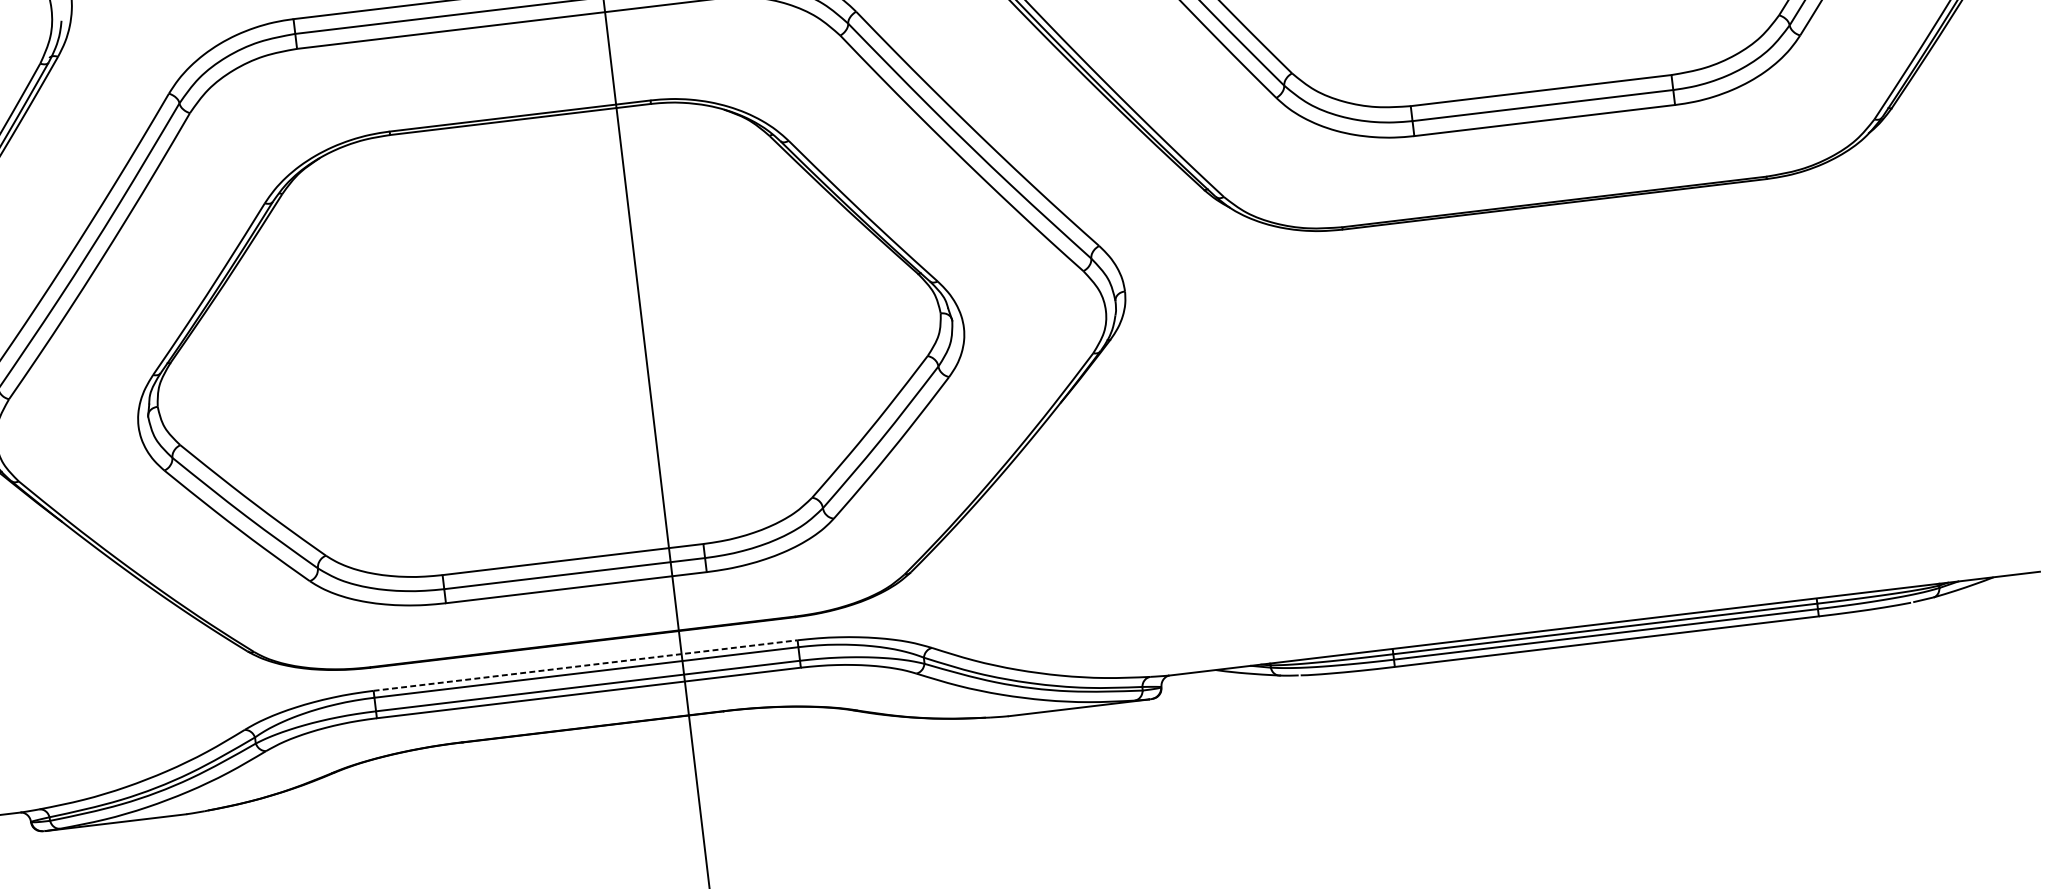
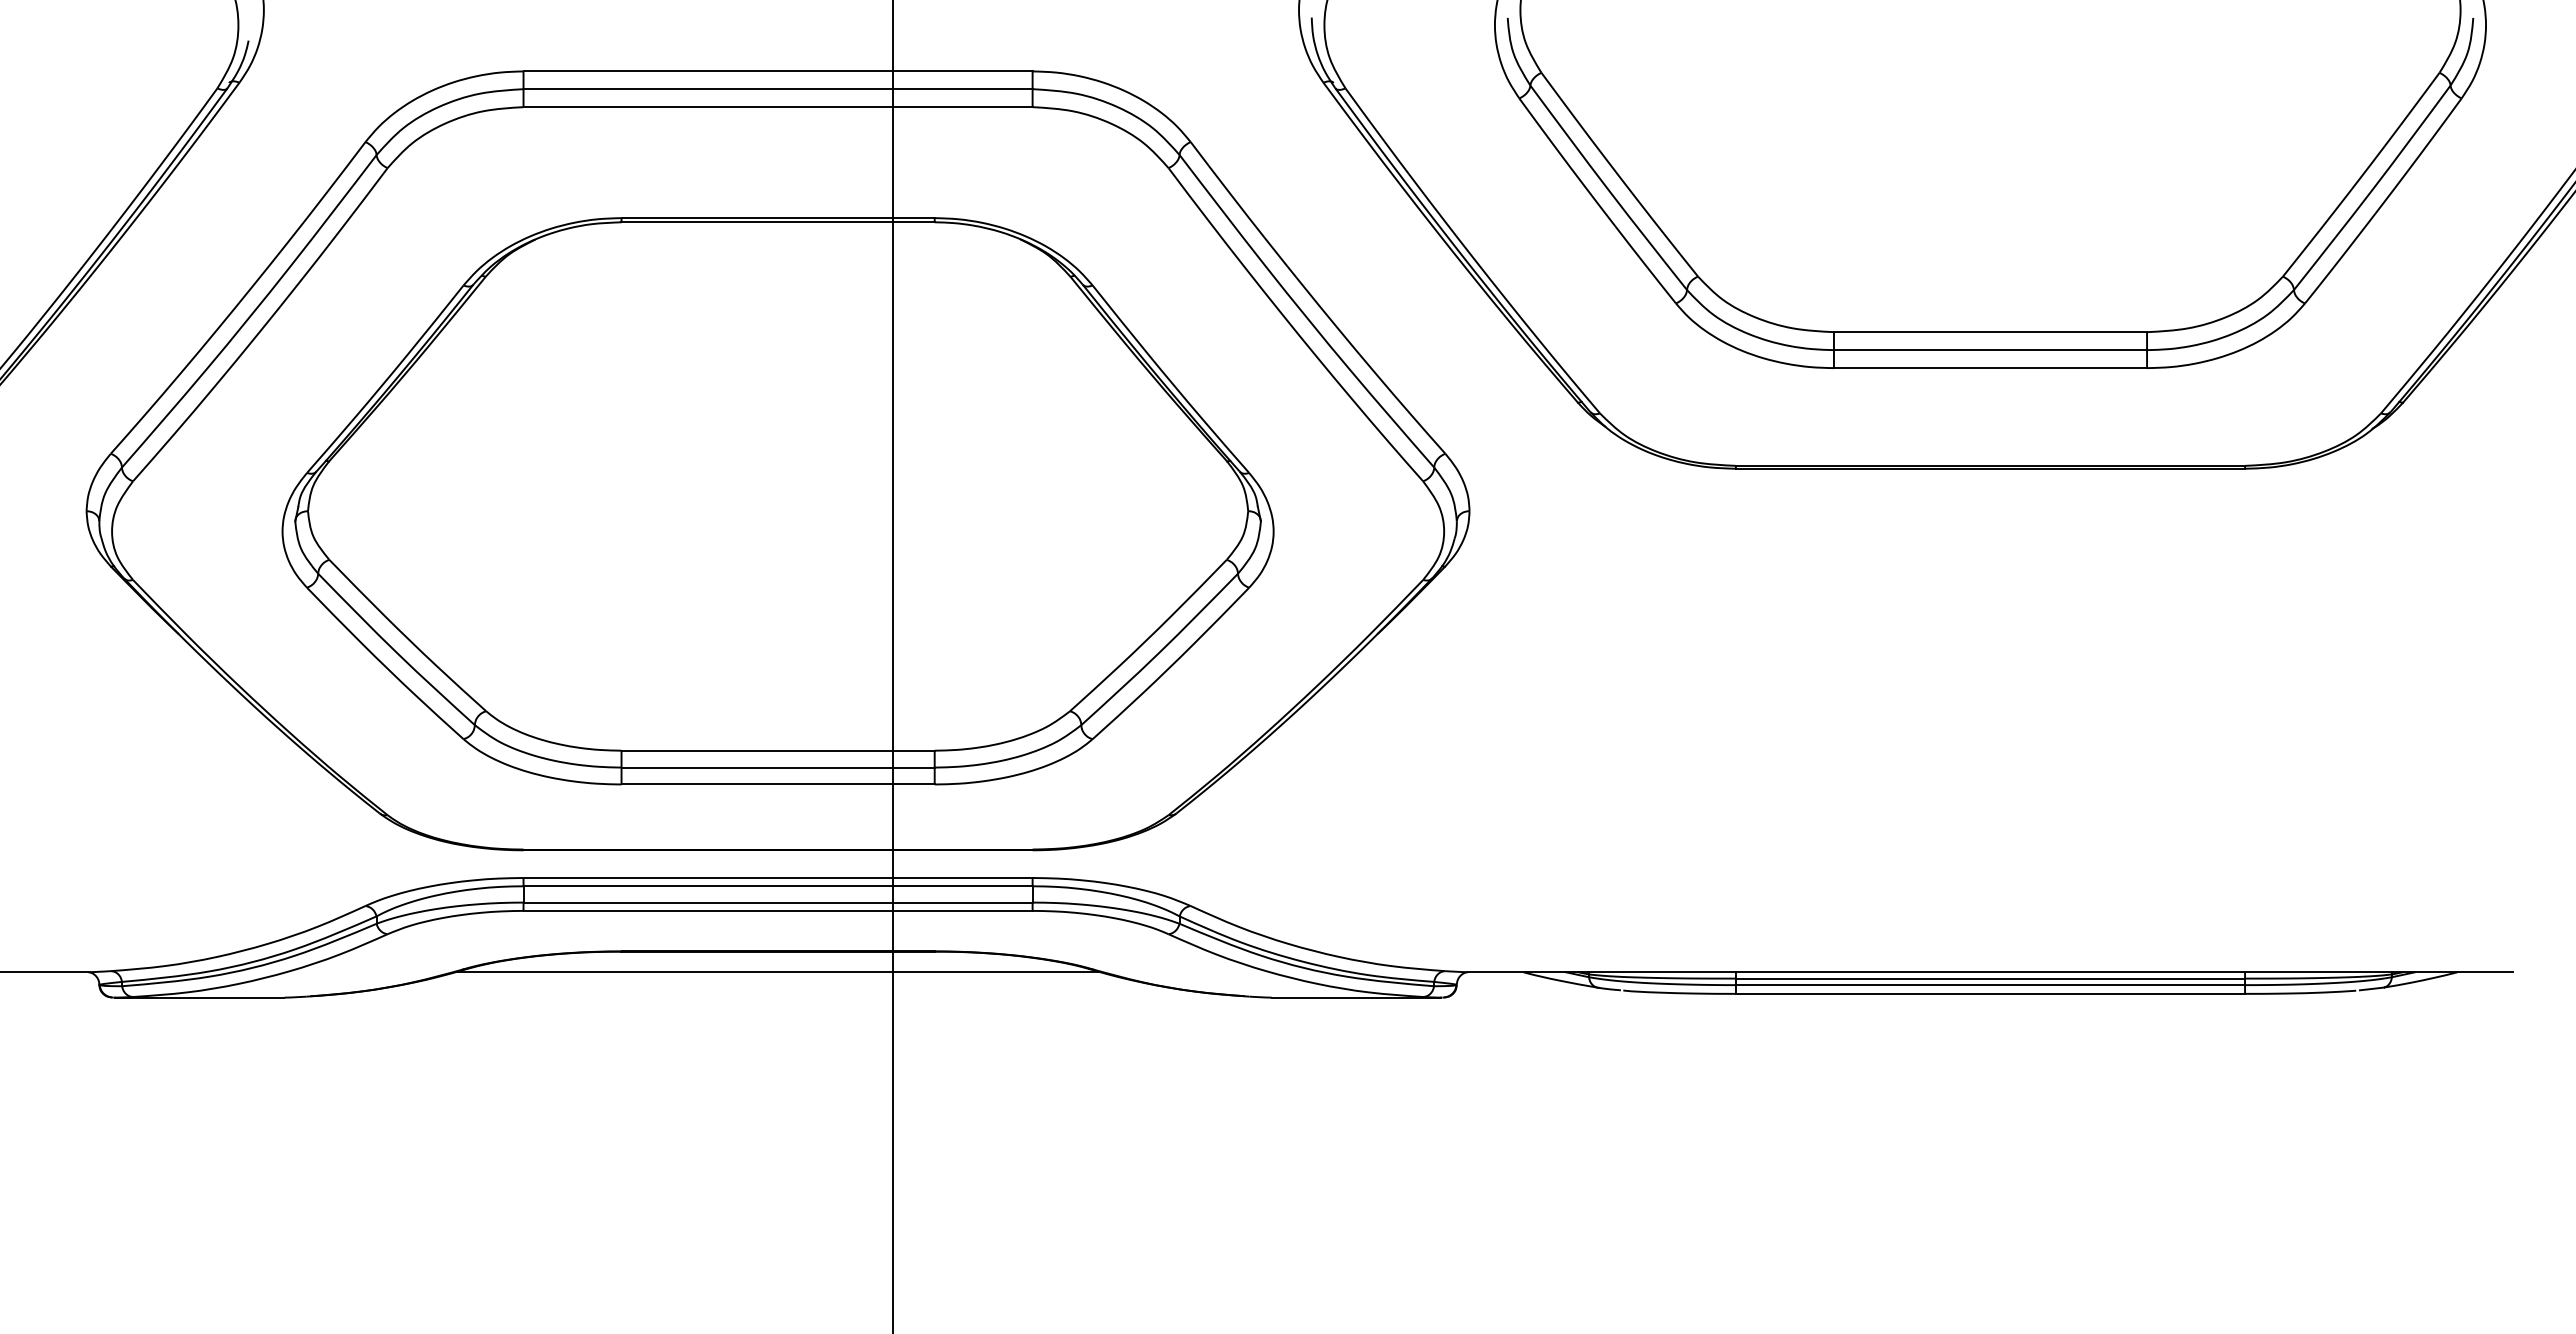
line: (585, 665) -> (778, 877), dashed -> solid
line: (594, 744) -> (777, 972), added

